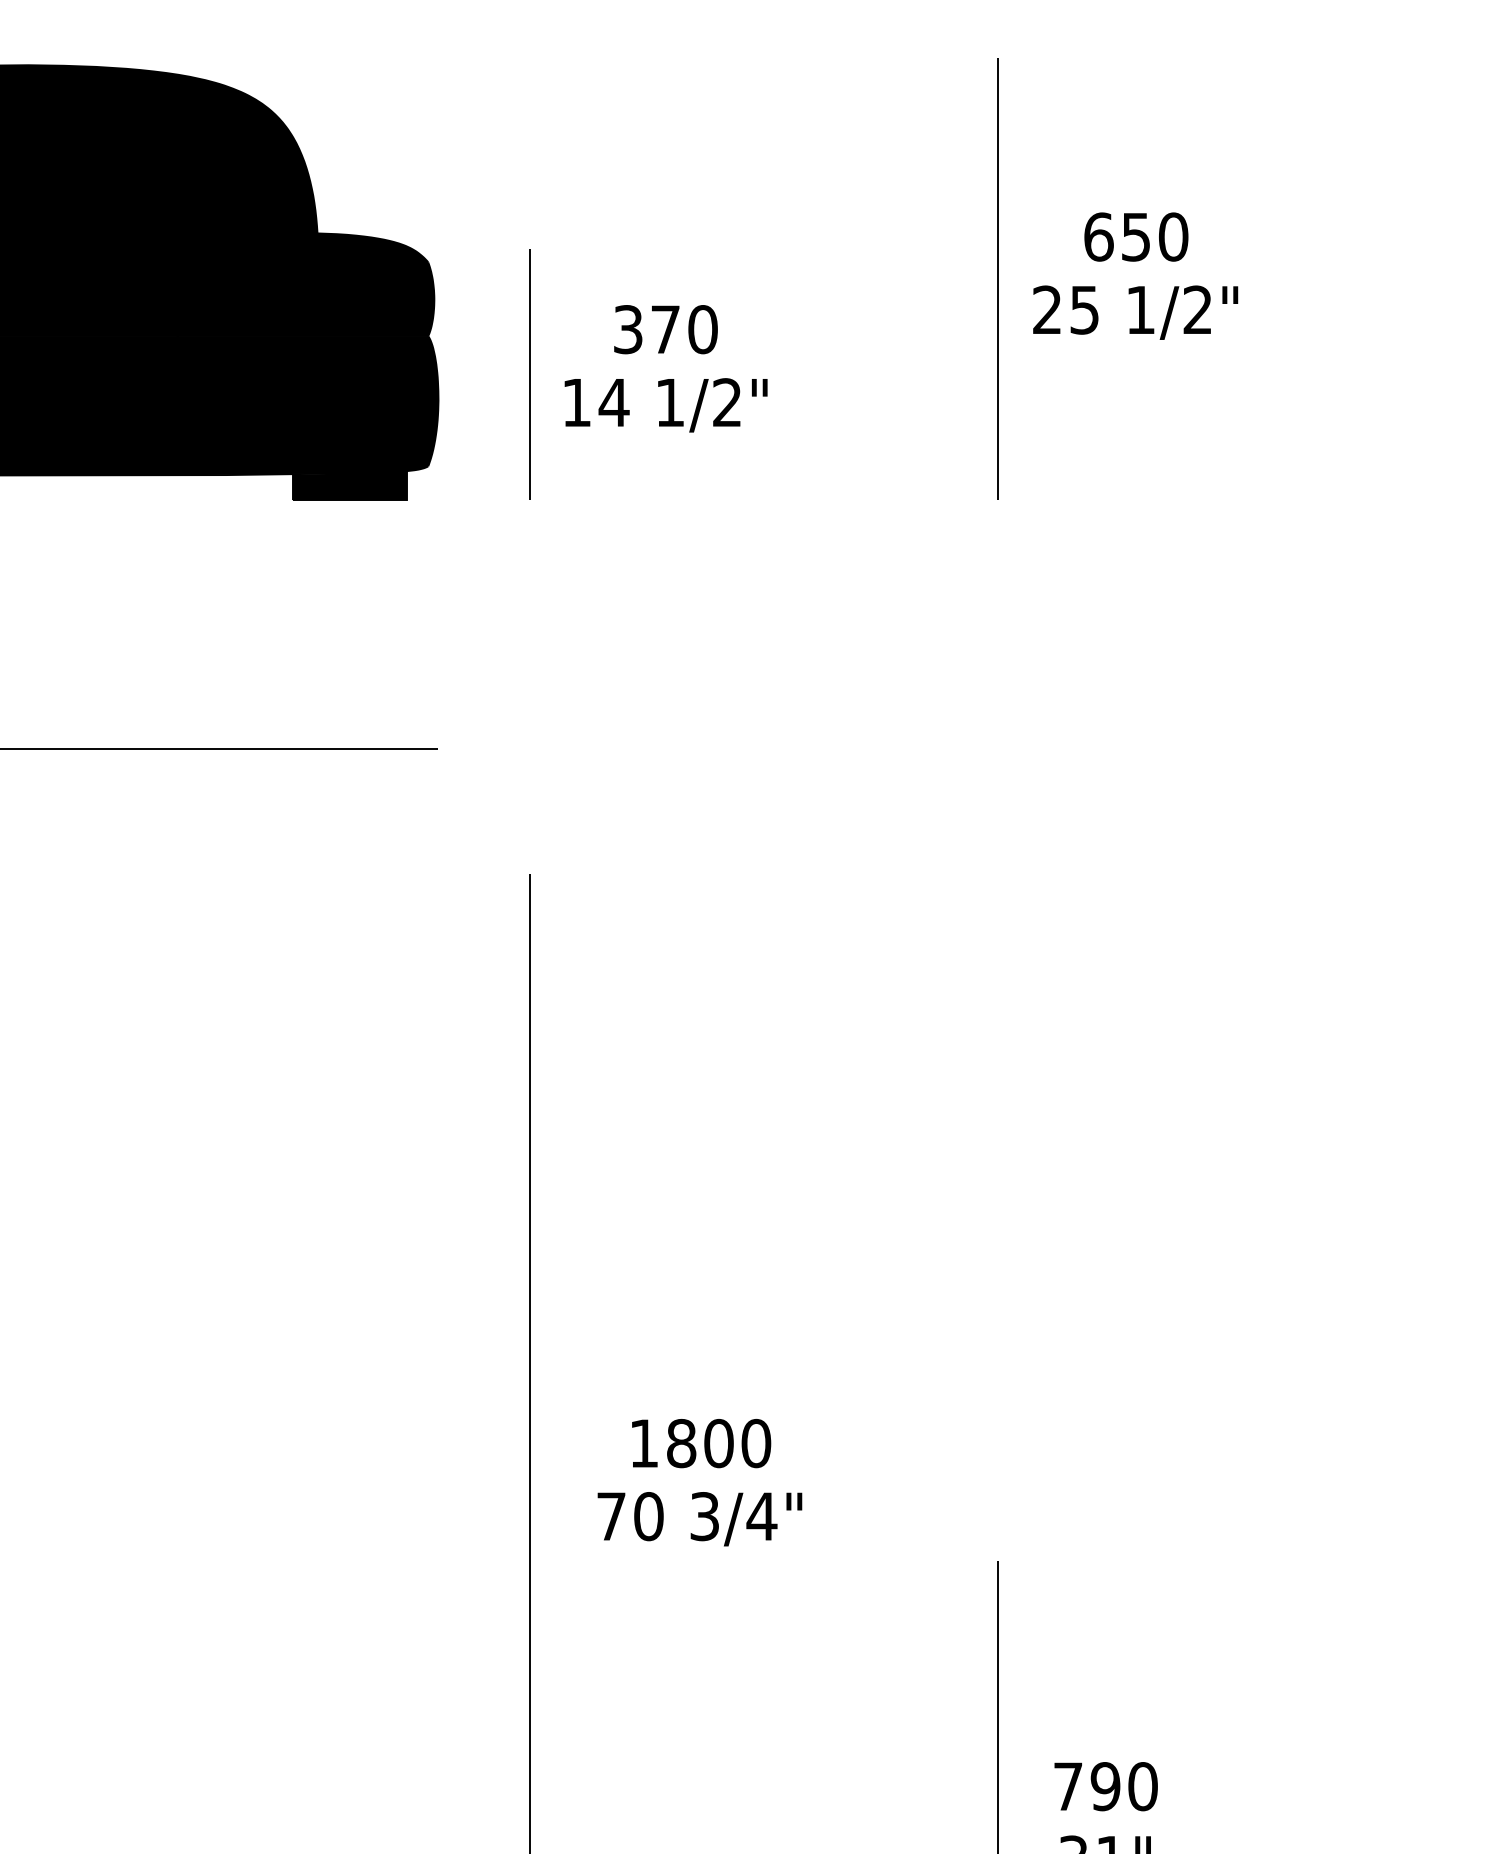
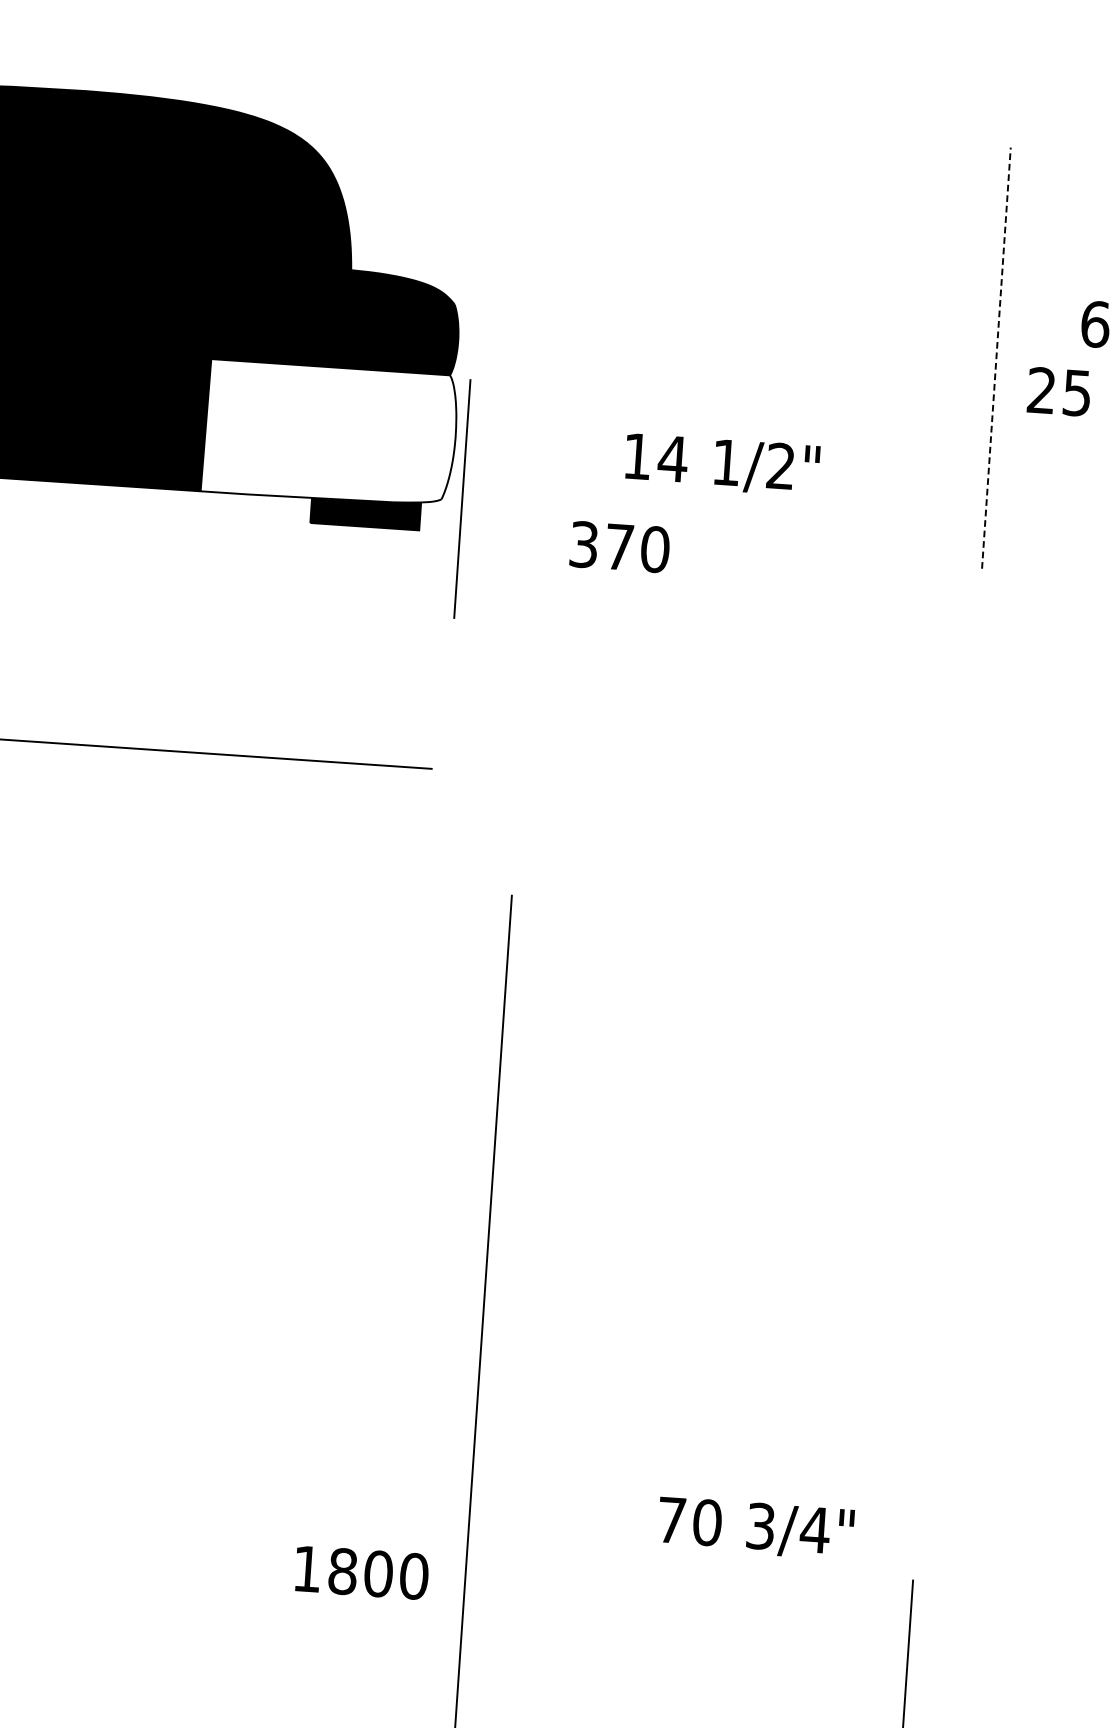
line: (997, 278) -> (996, 357), solid -> dashed
text: (665, 329) -> (619, 546), moved
line: (529, 374) -> (461, 498), moved
fill: (306, 405) -> (329, 433), removed
text: (665, 405) -> (721, 464), moved
text: (701, 1443) -> (361, 1572), moved
text: (699, 1519) -> (755, 1528), moved

